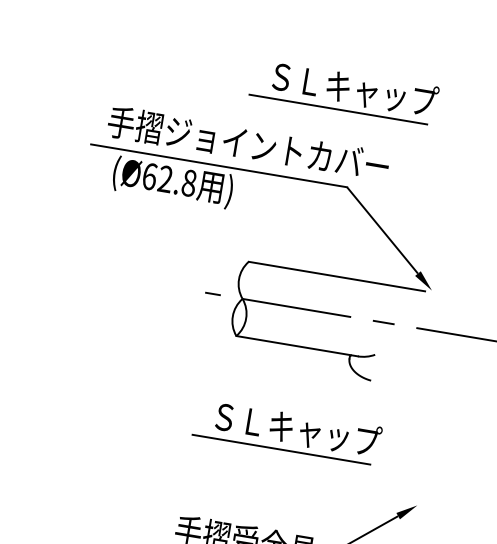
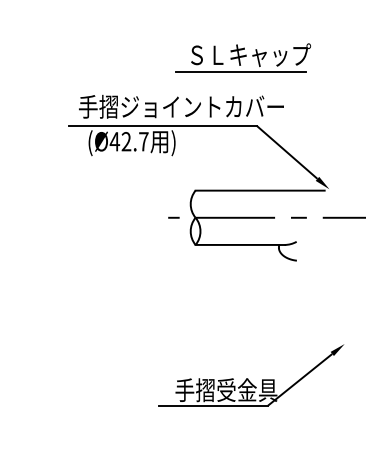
text: (168, 179) -> (128, 141), (Ø62.8 -> (Ø42.7
part: (286, 430) -> (242, 306), removed

